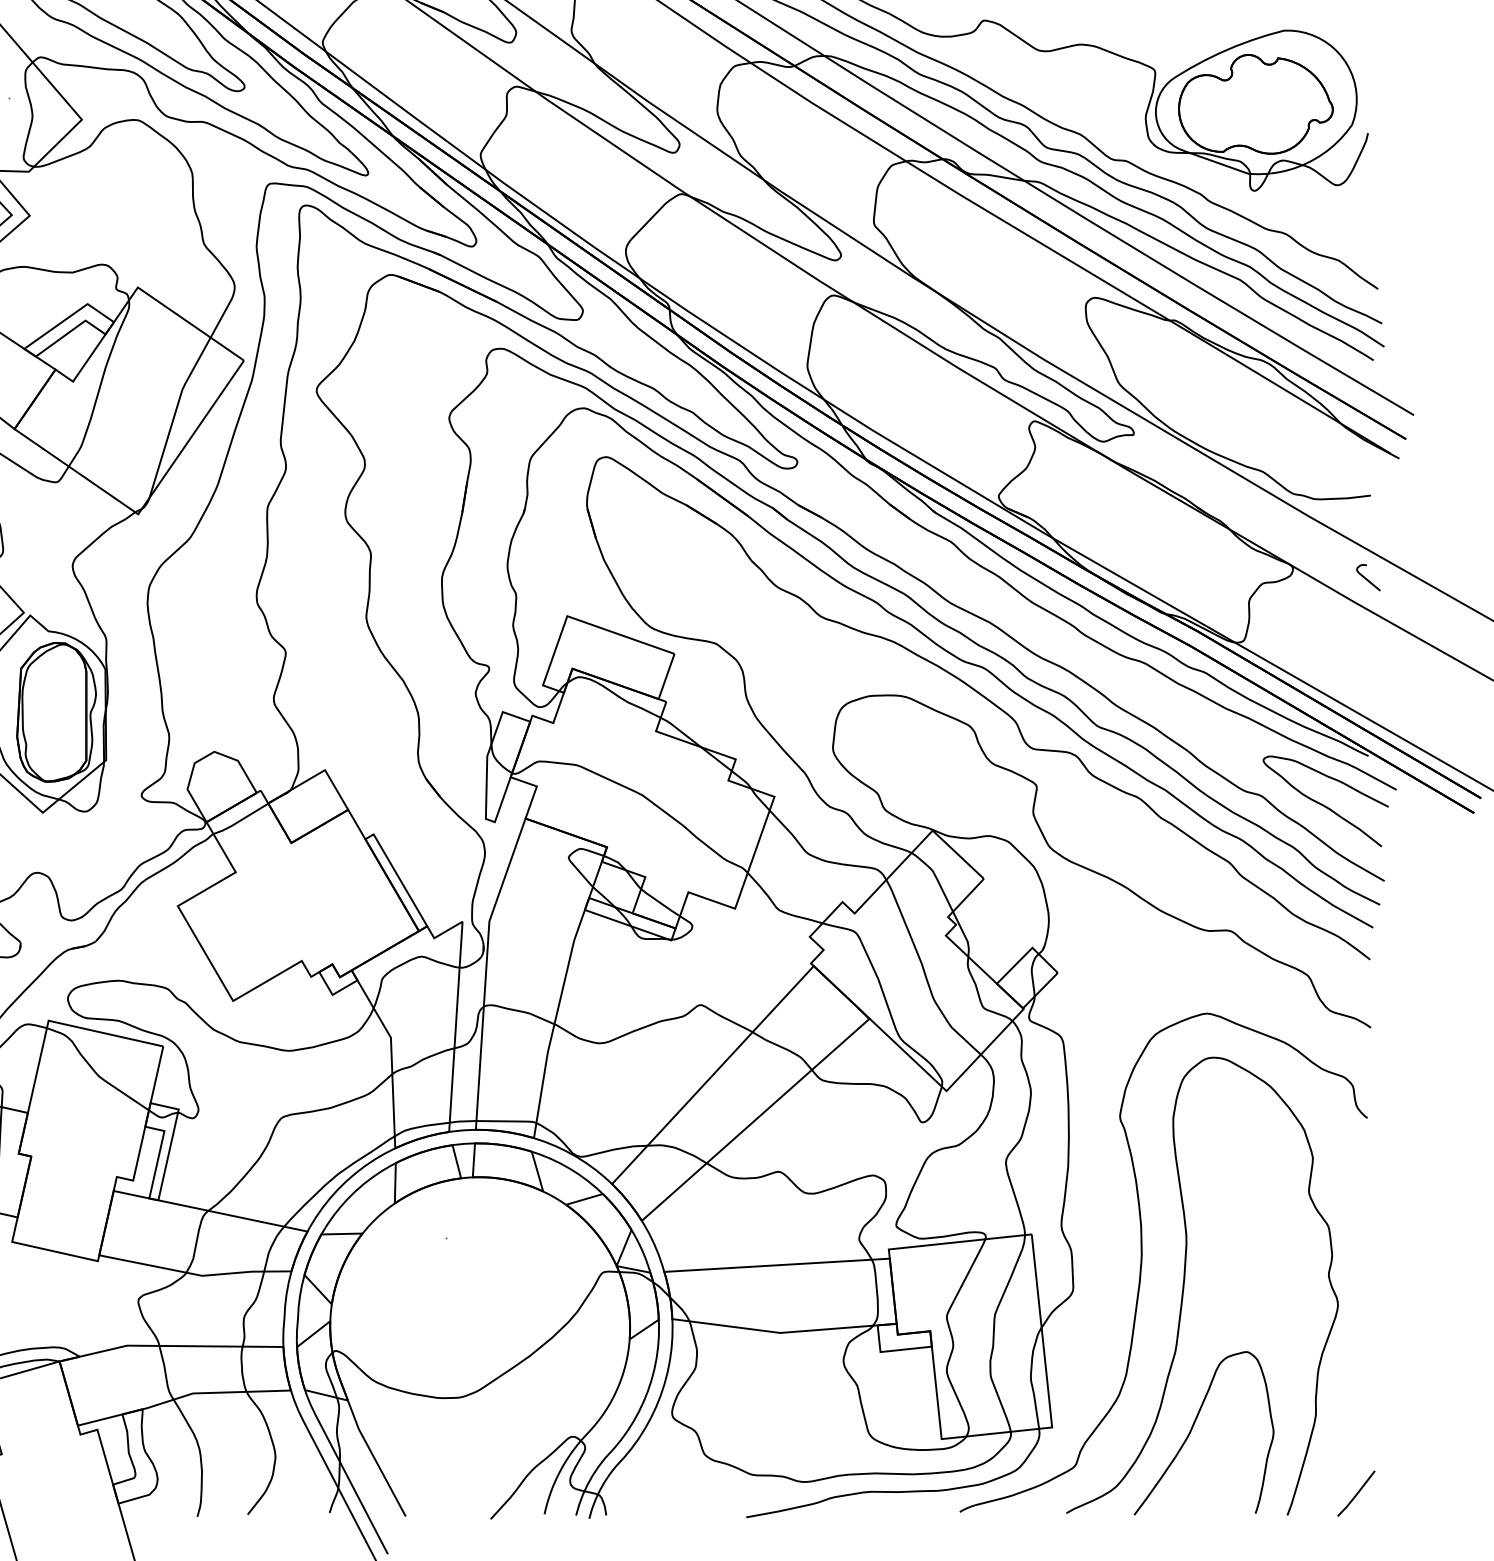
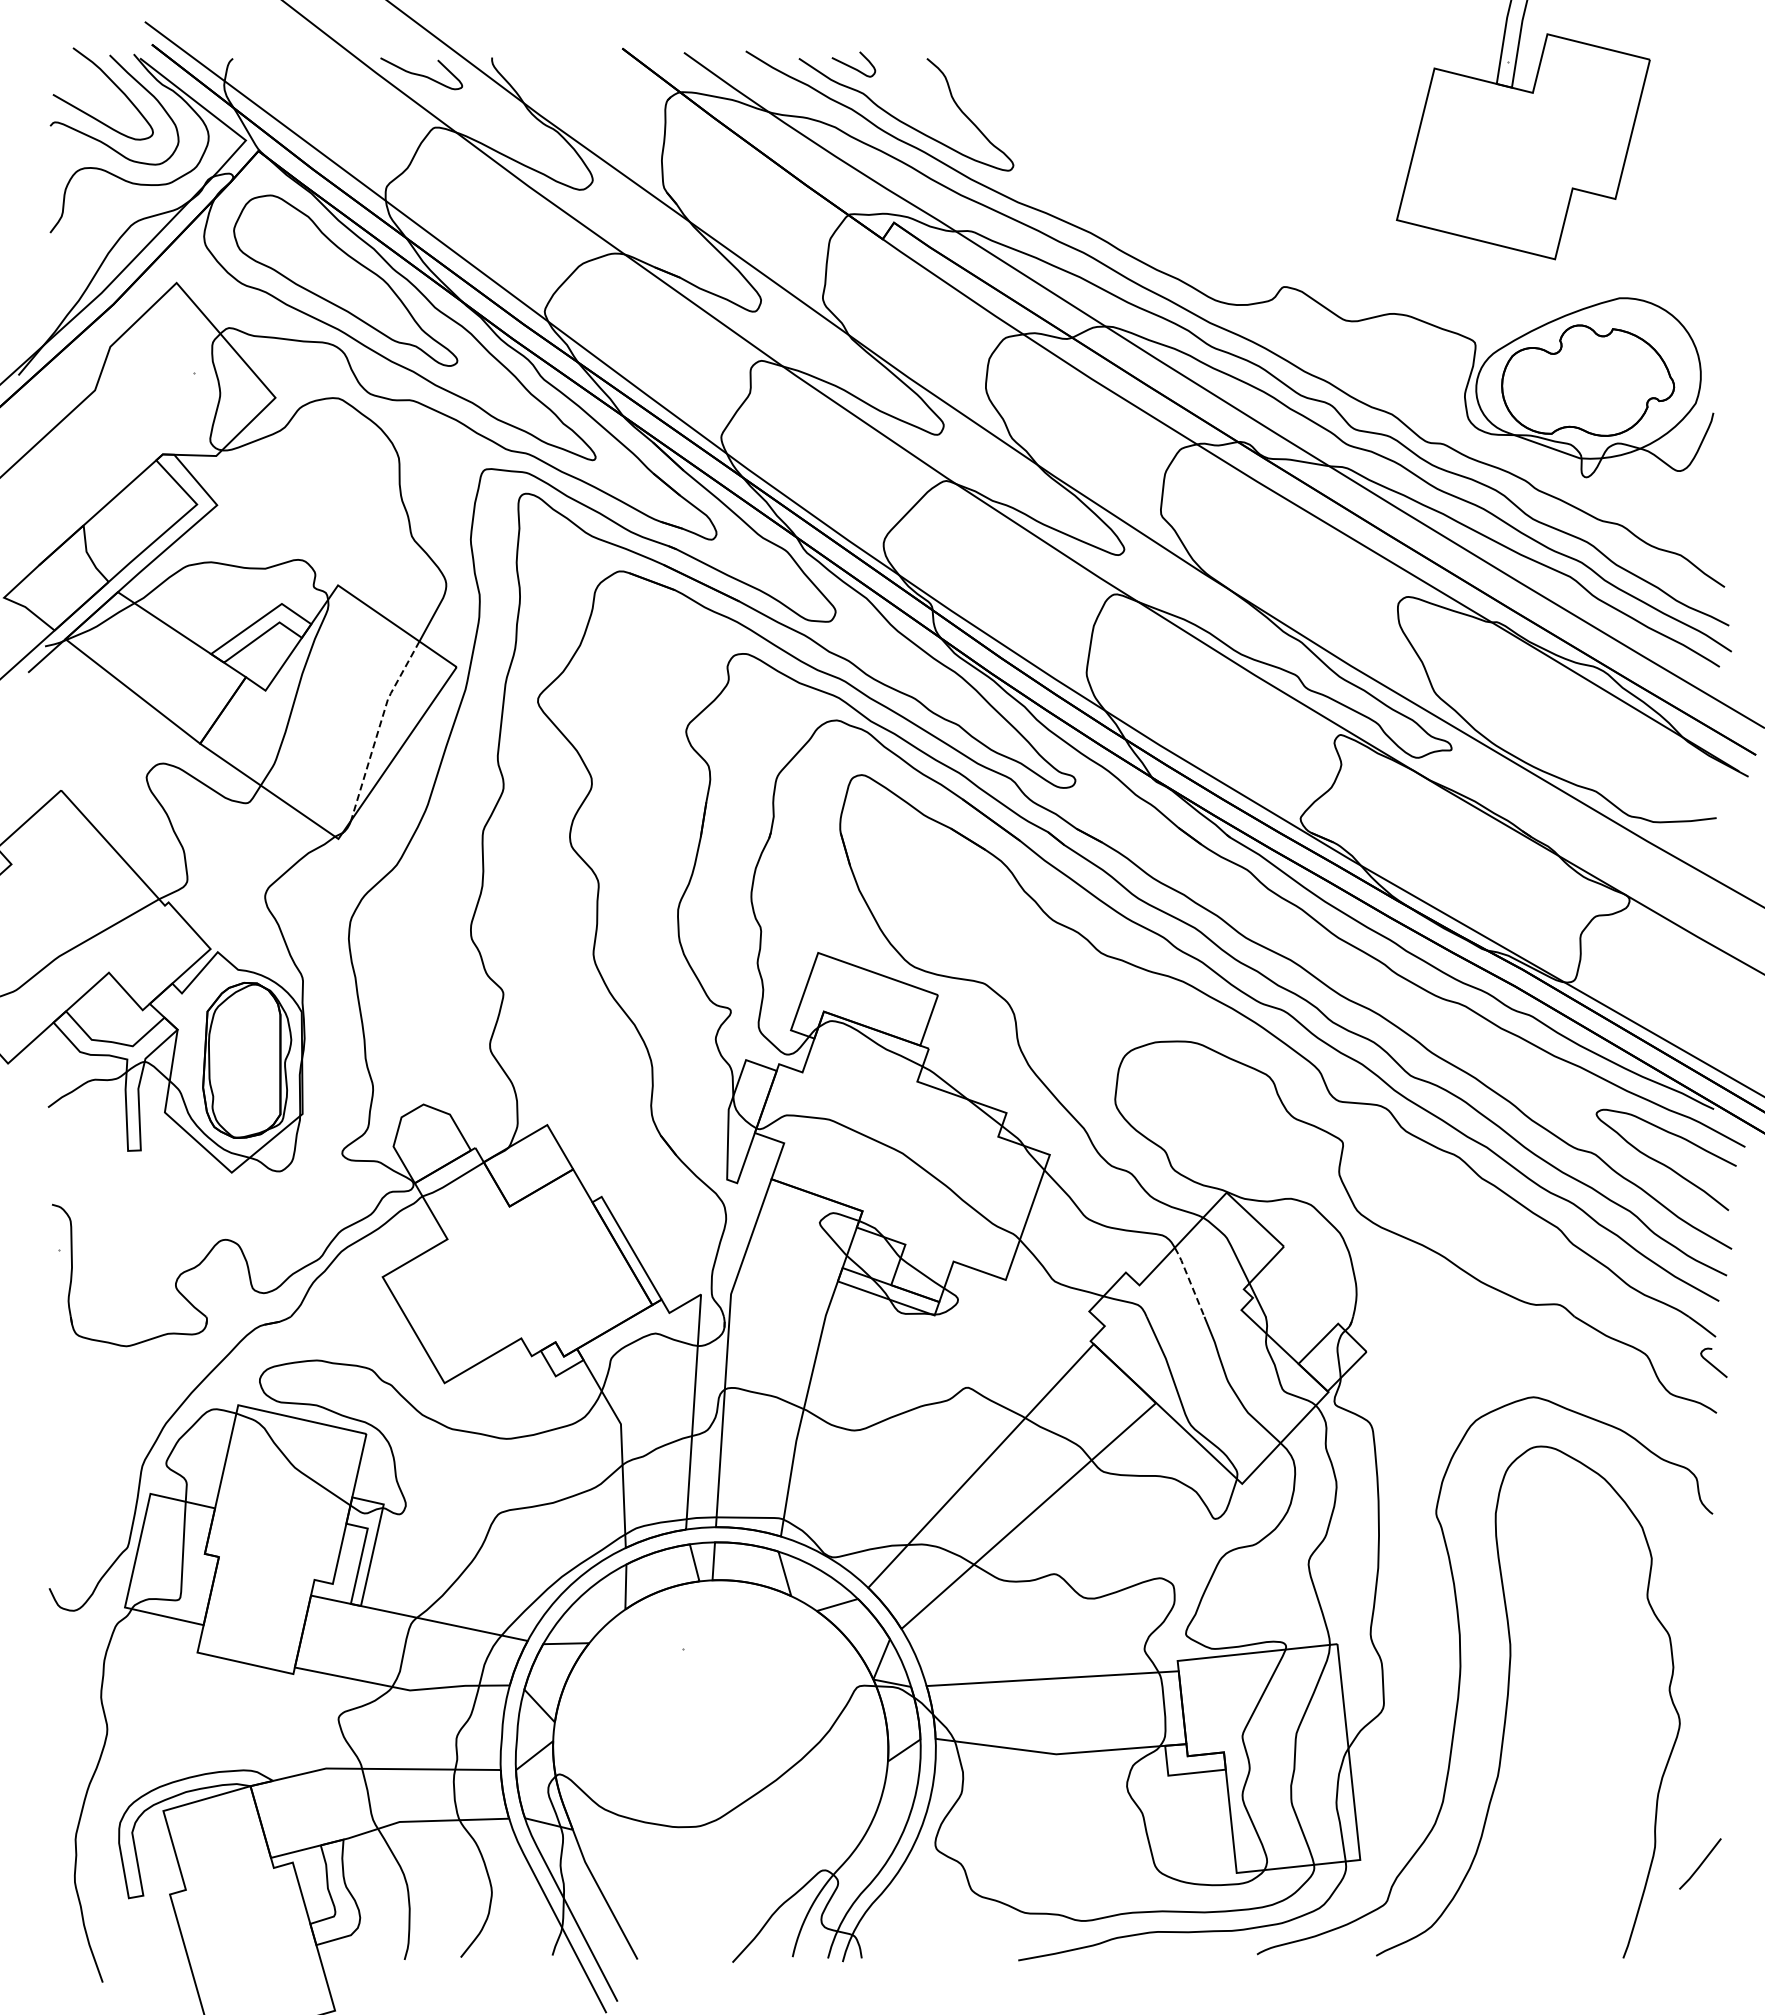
line: (174, 414) -> (379, 727), solid -> dashed
curve: (1368, 579) -> (1713, 1364), moved
line: (899, 909) -> (1189, 1280), solid -> dashed
curve: (1192, 1428) -> (1517, 1861), removed
line: (1356, 1493) -> (1700, 1863), moved

